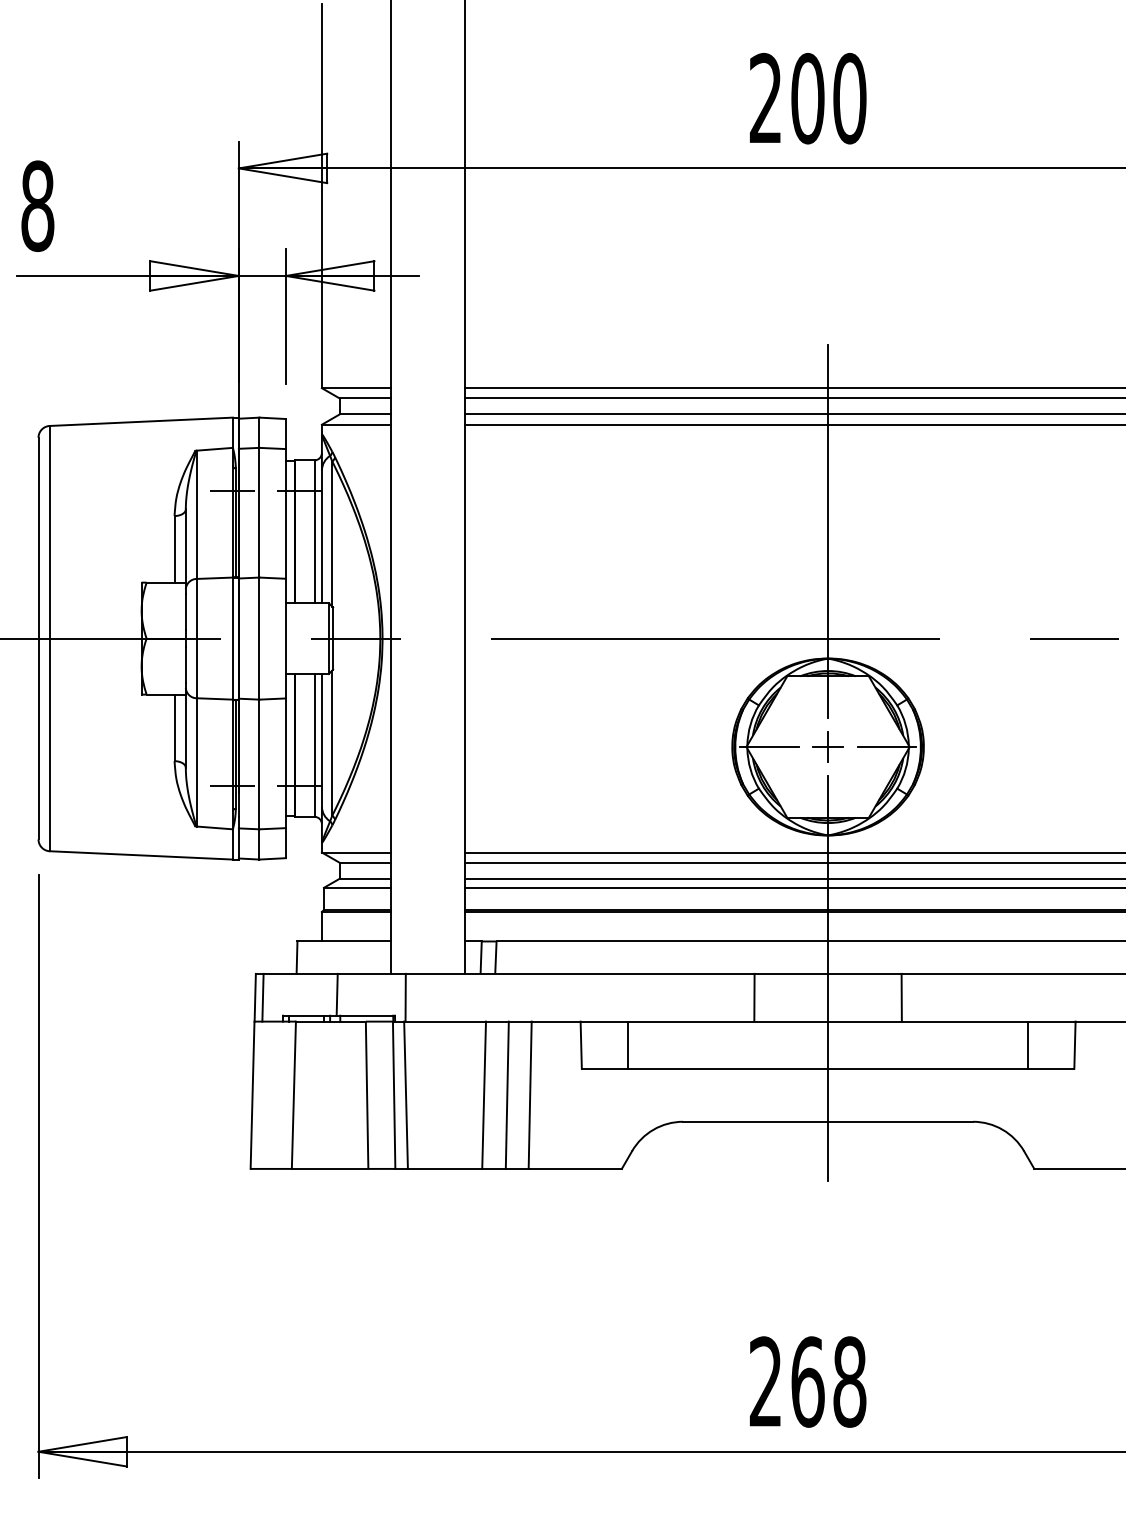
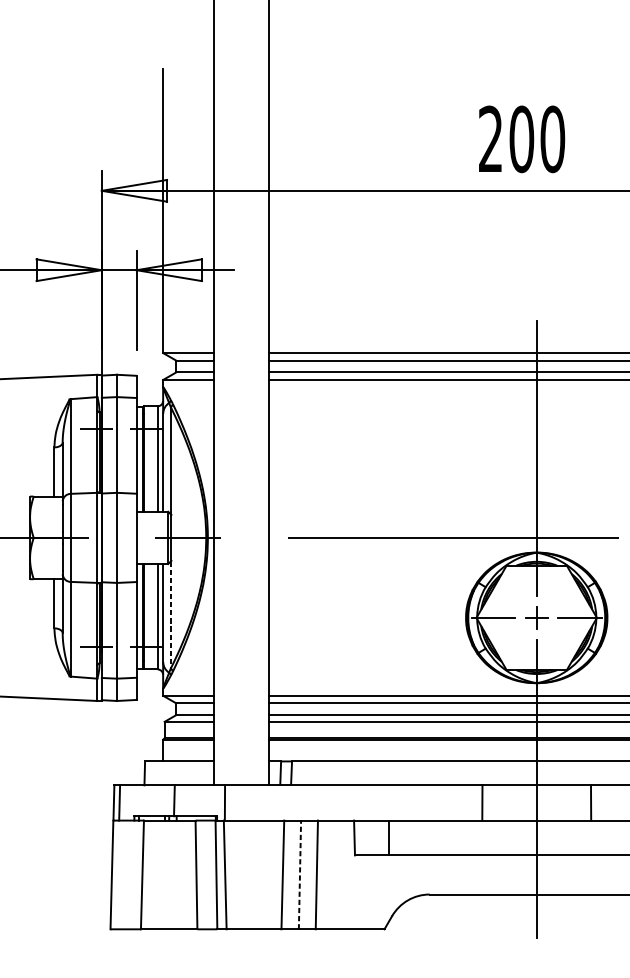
line: (332, 743) -> (170, 615), solid -> dashed
line: (507, 1095) -> (300, 875), solid -> dashed

